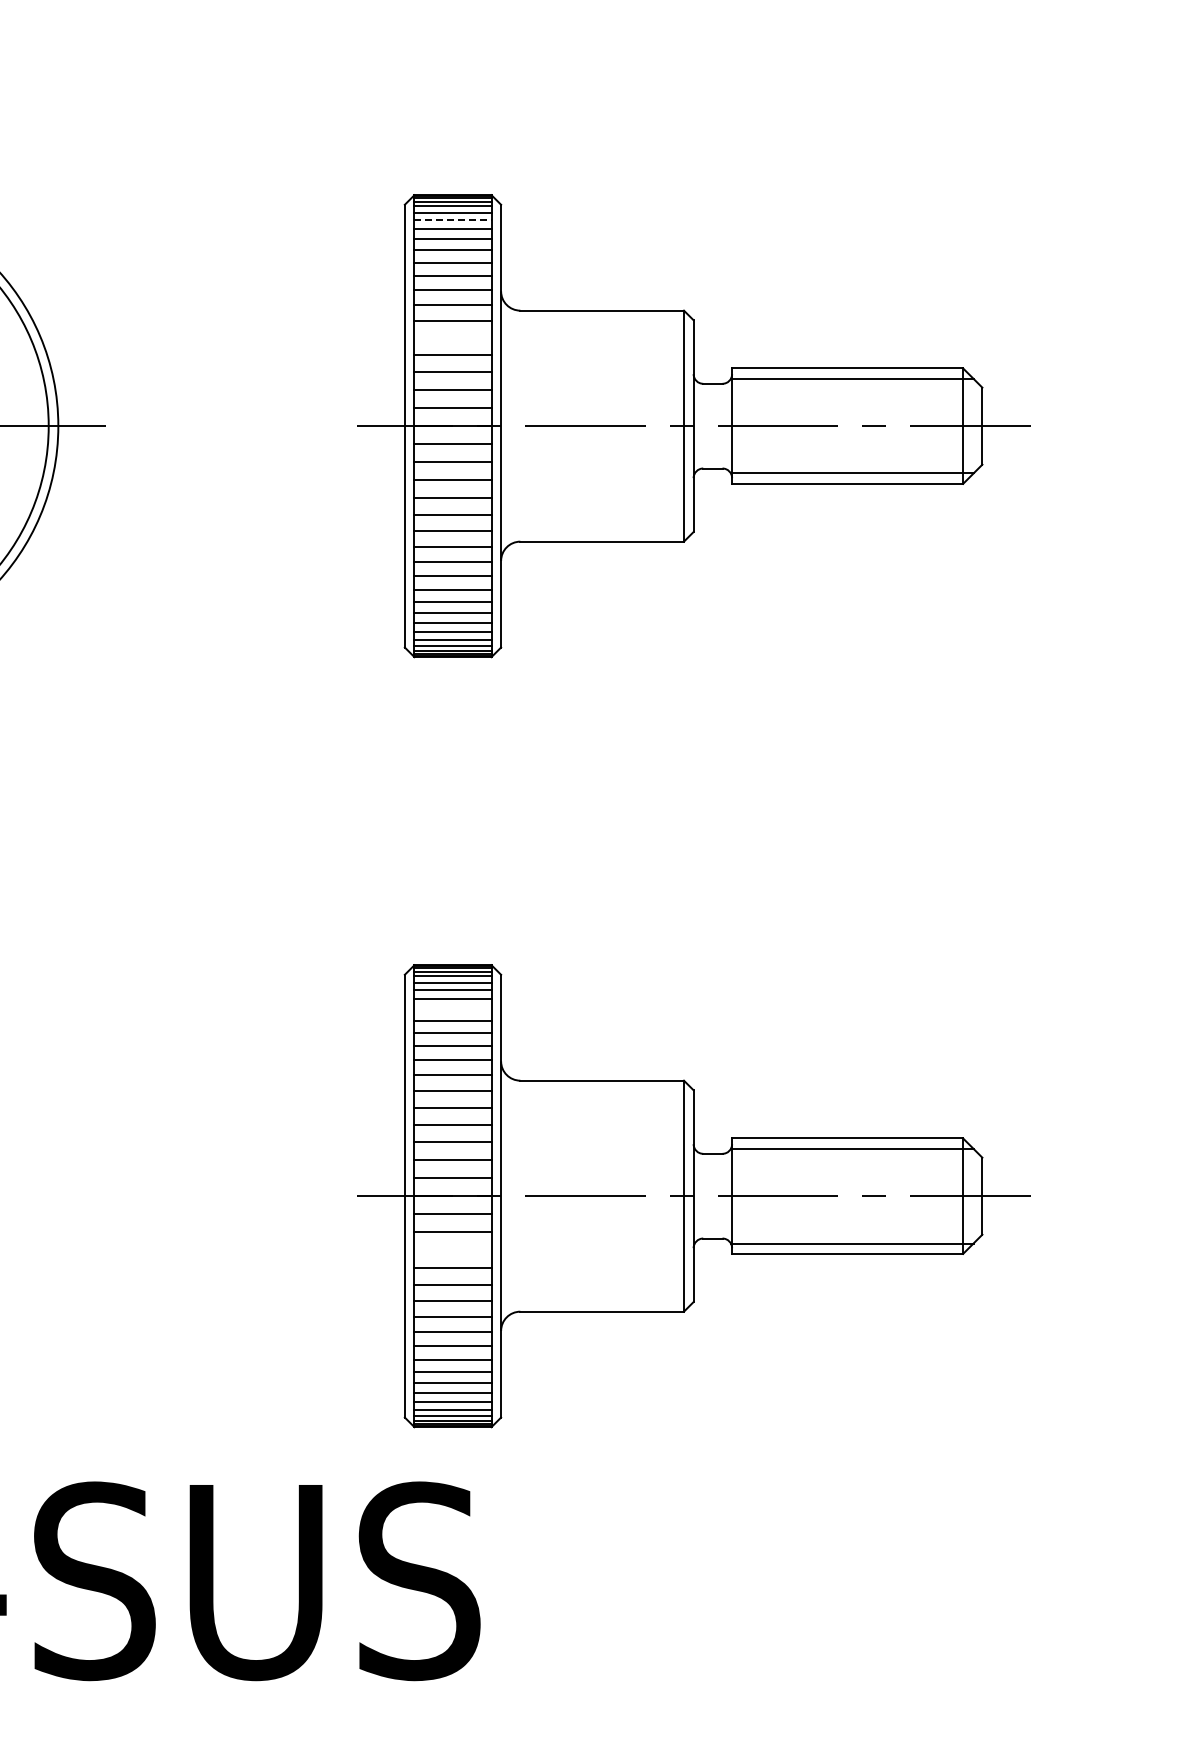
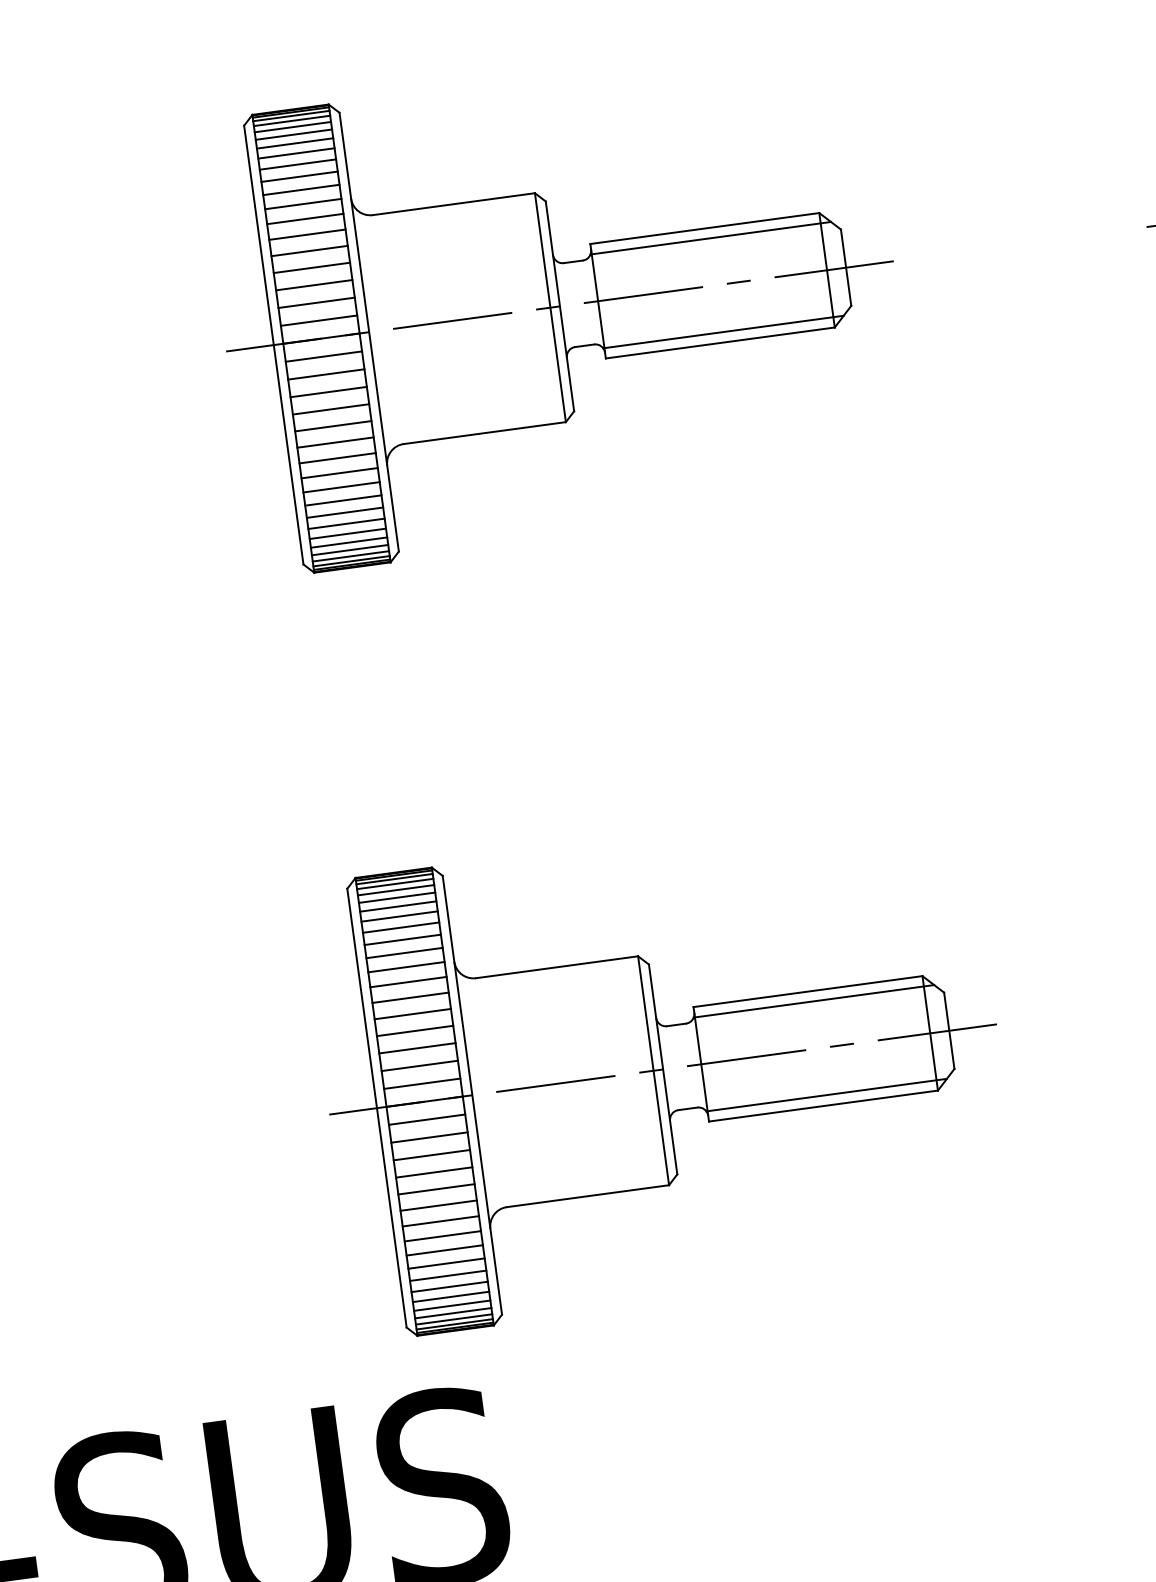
line: (452, 220) -> (293, 134), dashed -> solid
line: (452, 337) -> (309, 250), added
line: (452, 1009) -> (399, 916), added
line: (452, 1250) -> (431, 1155), added

